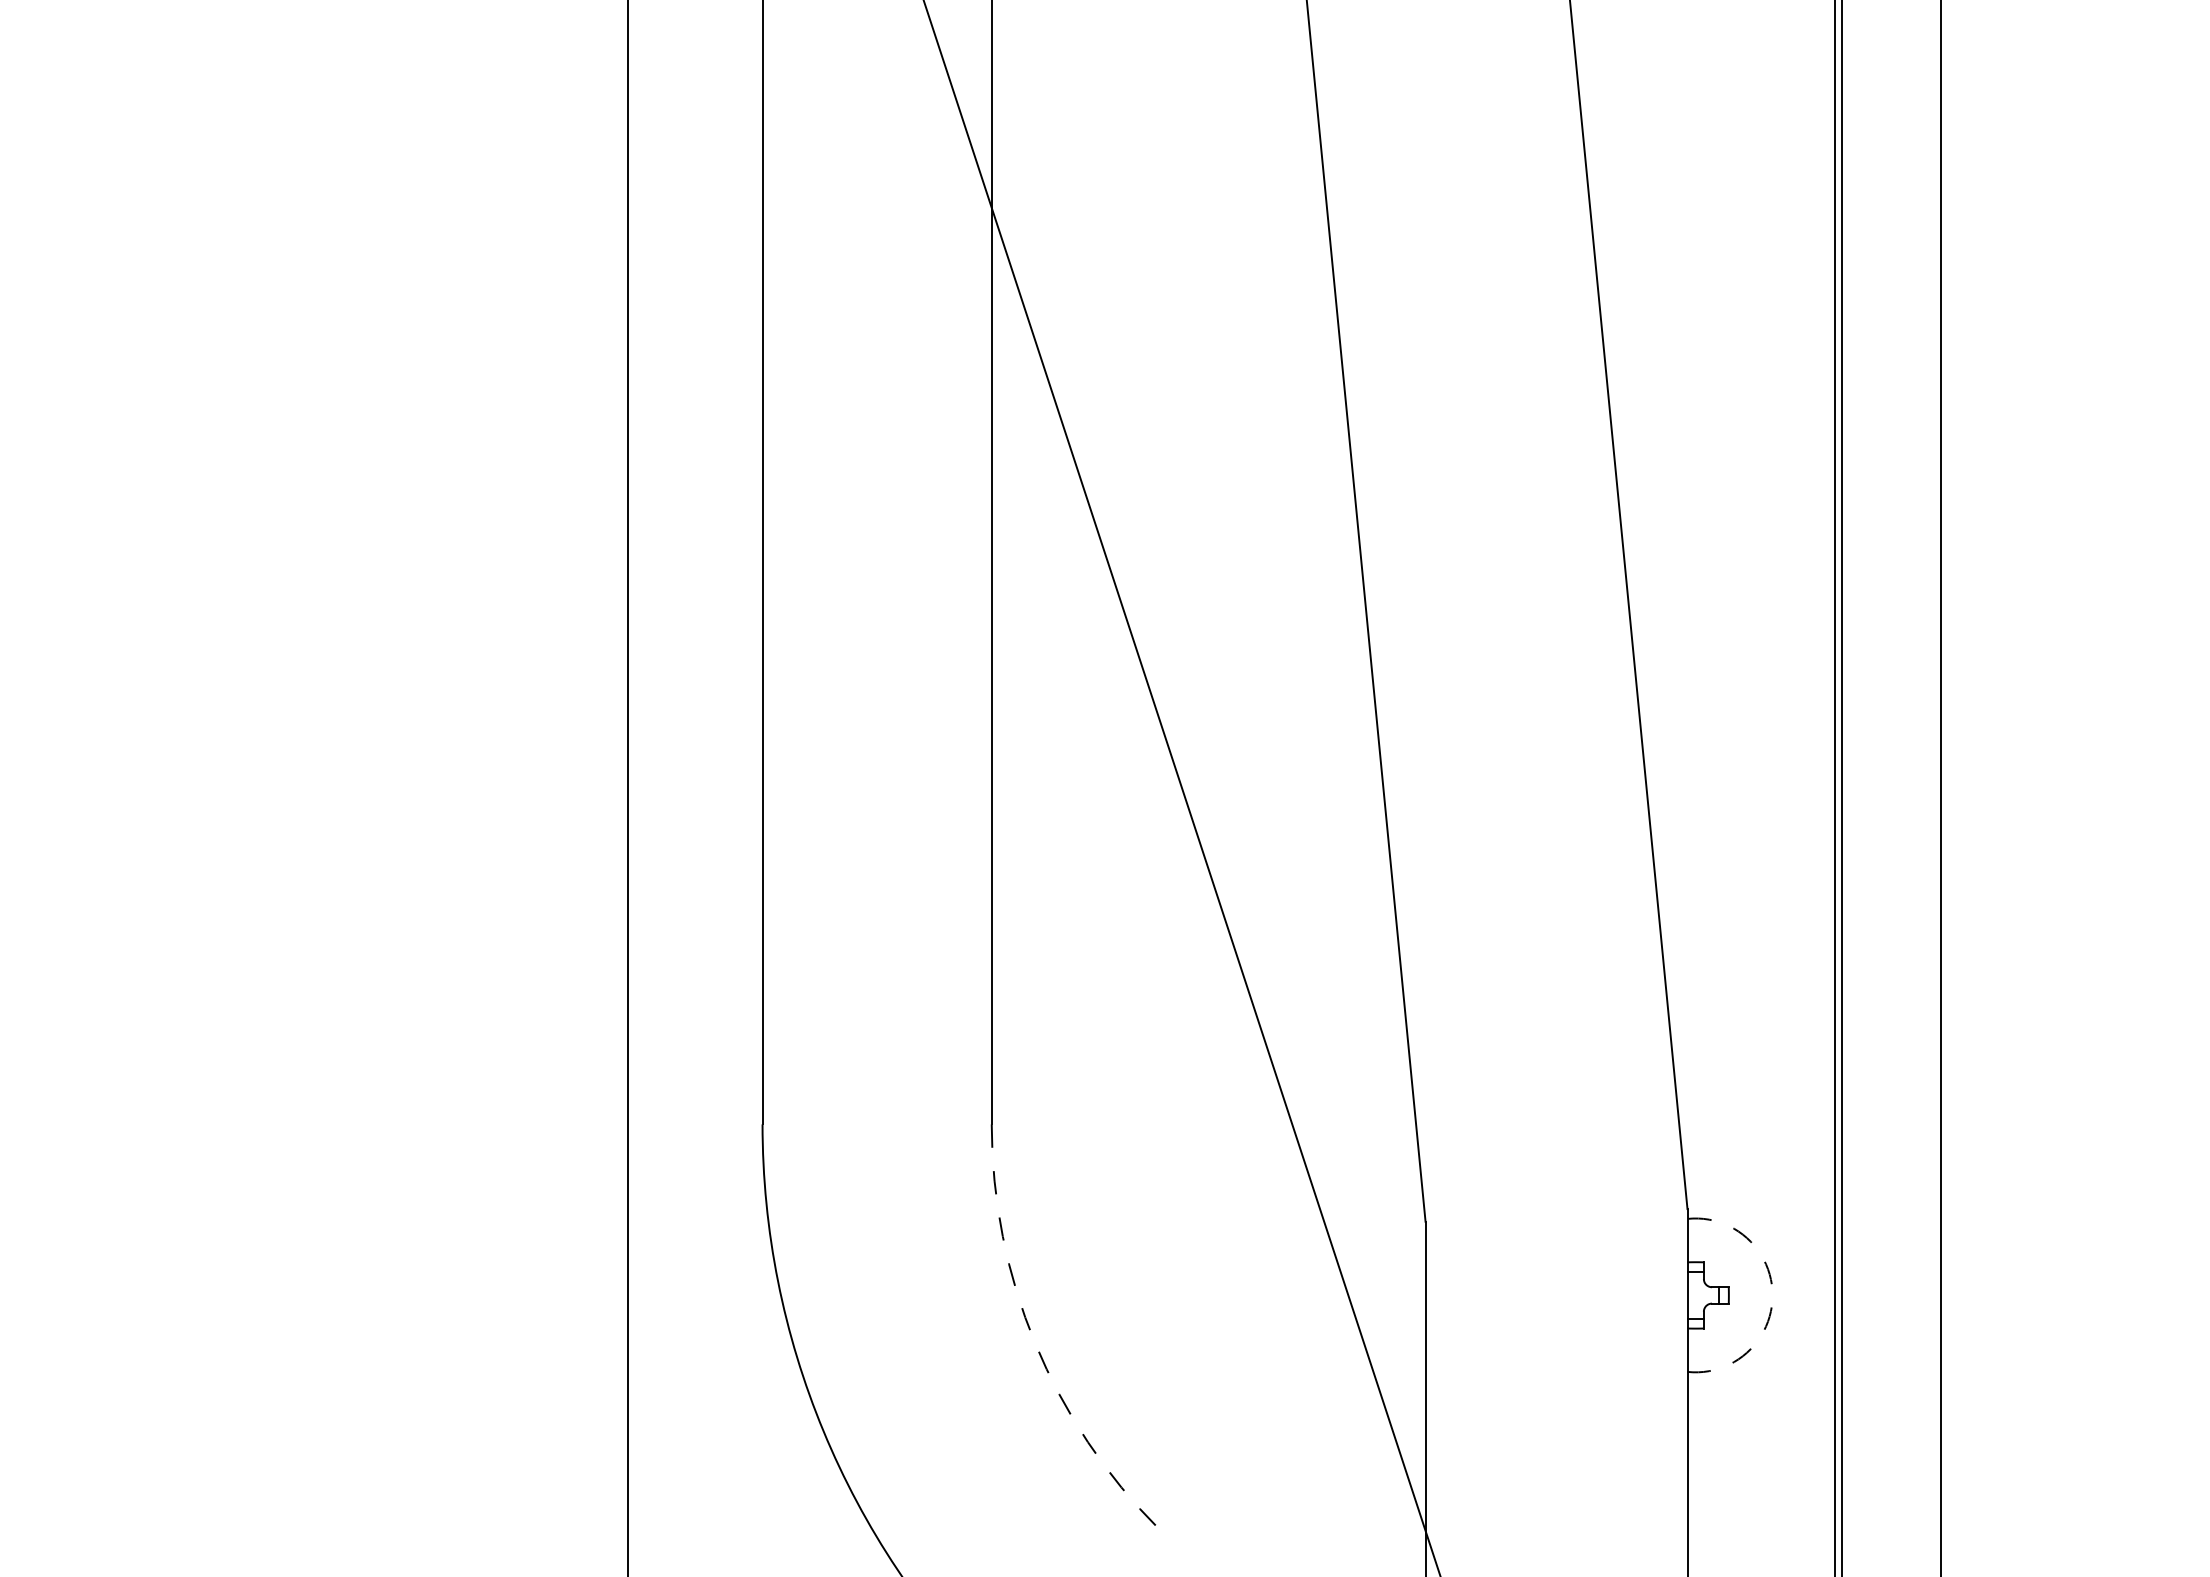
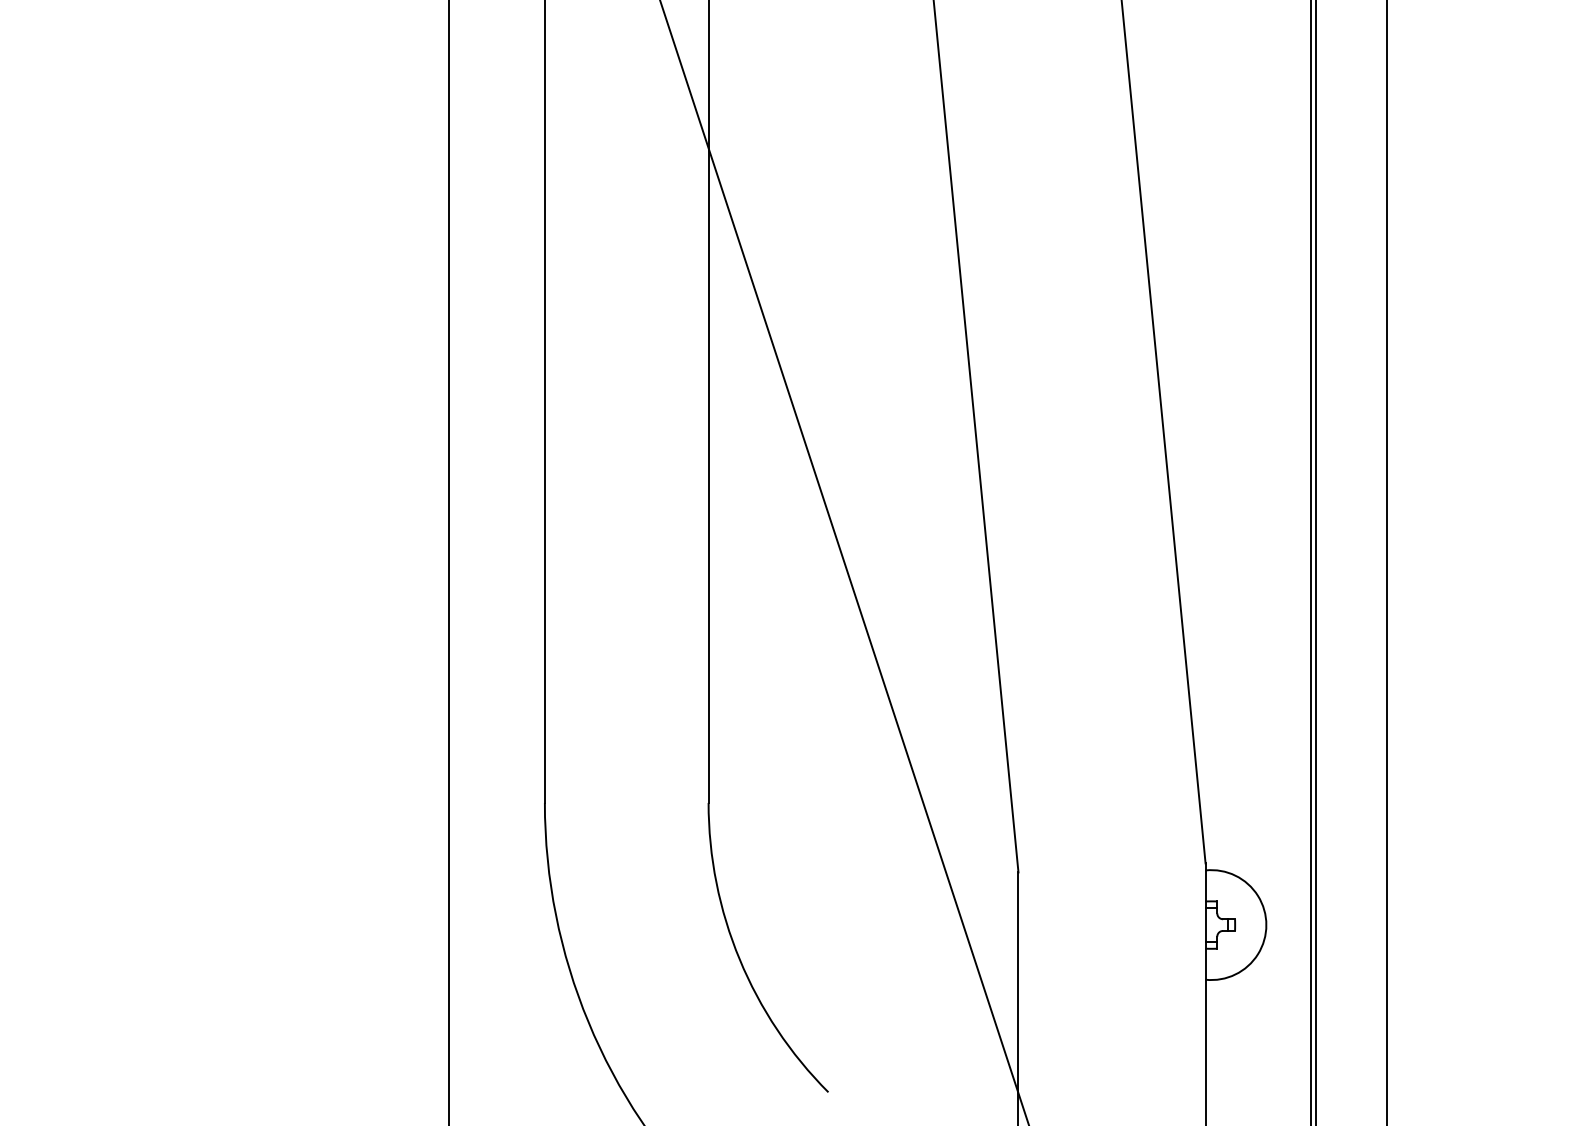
arc: (1772, 1295) -> (1266, 925), dashed -> solid
arc: (1035, 1343) -> (739, 959), dashed -> solid

